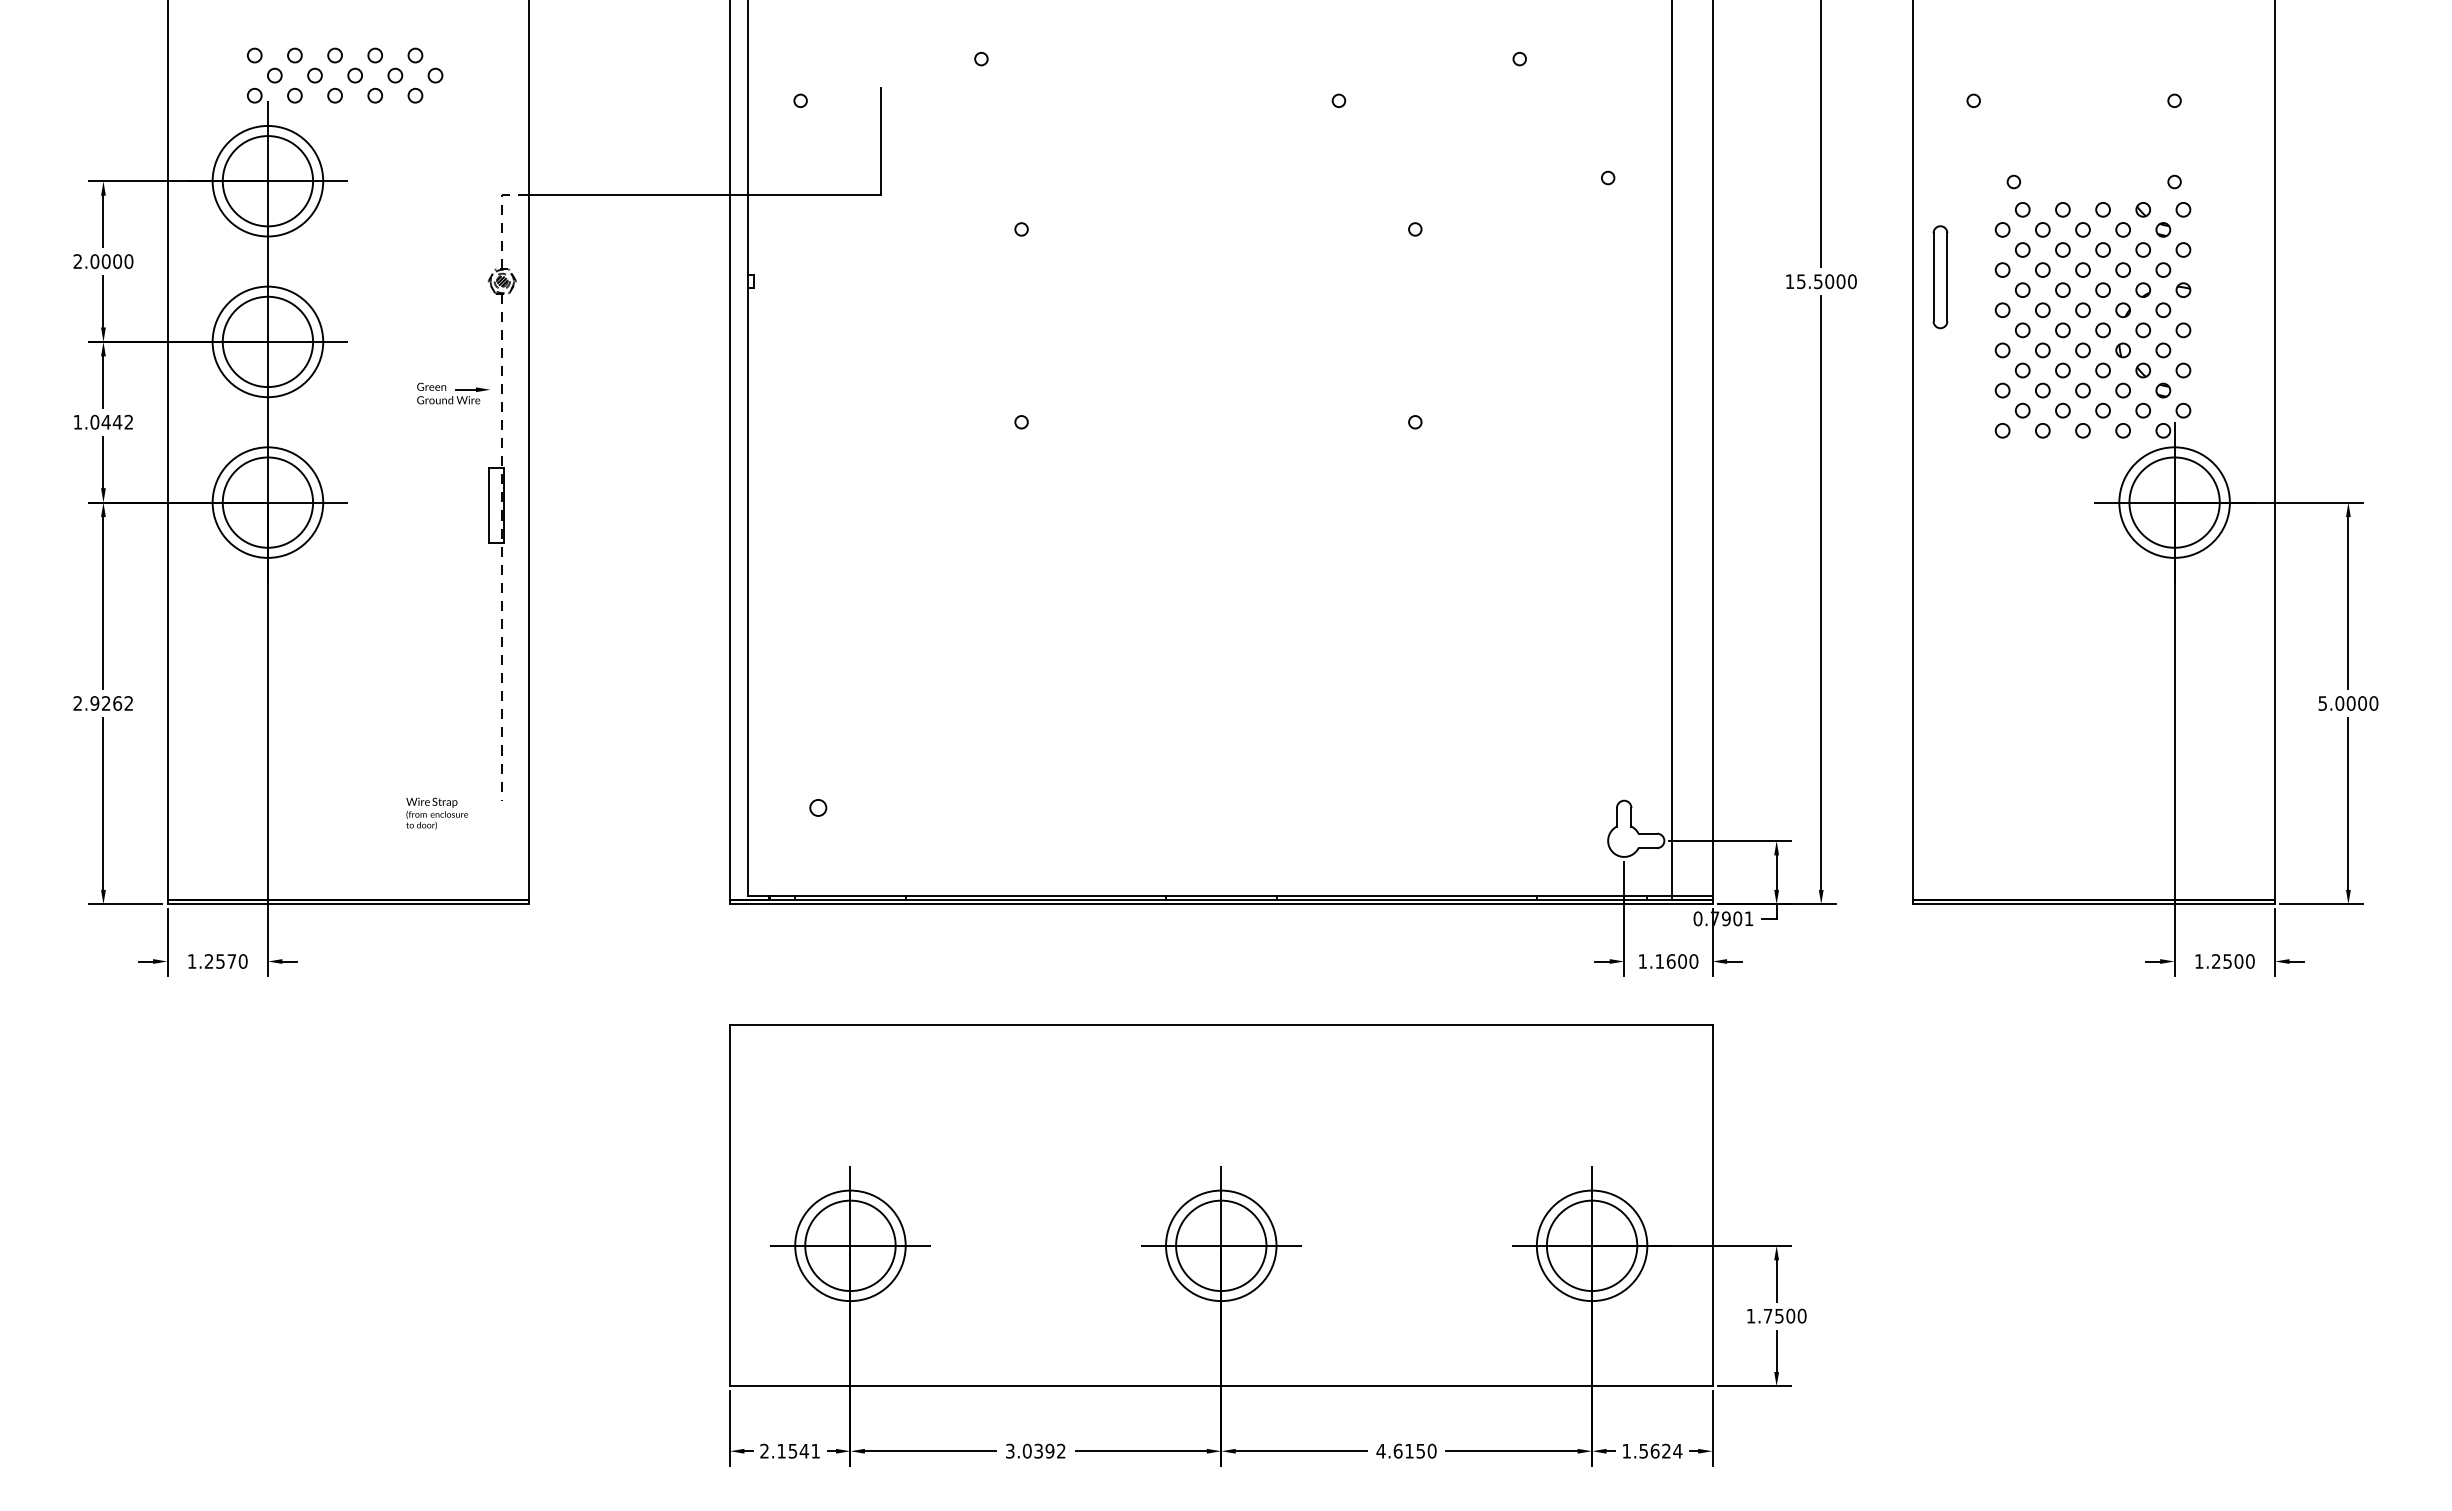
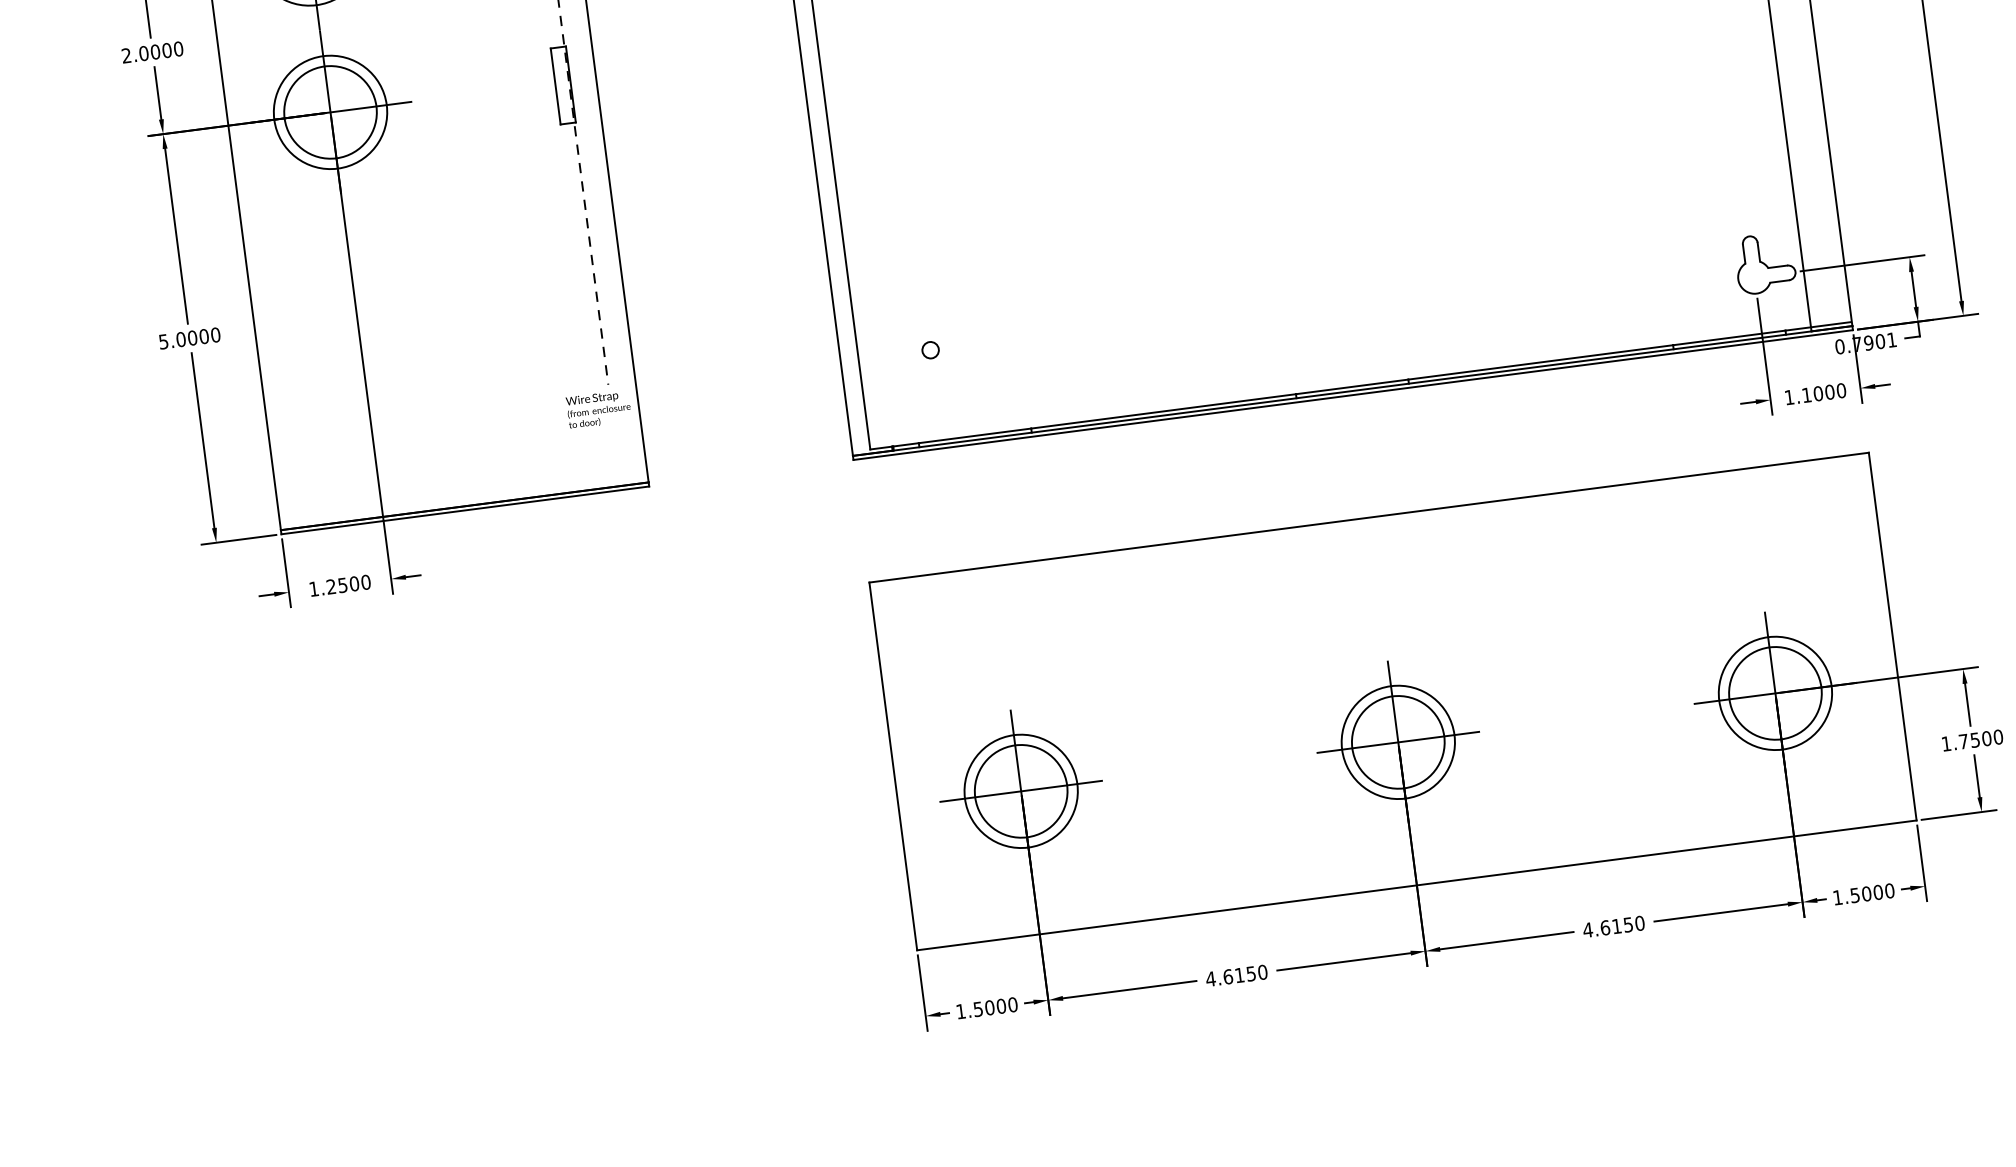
text: (103, 421) -> (152, 51), 1.0442 -> 2.0000
text: (103, 703) -> (189, 338), 2.9262 -> 5.0000
text: (436, 813) -> (598, 409), moved
text: (231, 961) -> (354, 583), 1.2570 -> 1.2500
text: (1671, 961) -> (1818, 393), 1.1600 -> 1.1000
text: (790, 1450) -> (987, 1007), 2.1541 -> 1.5000
text: (1035, 1450) -> (1236, 975), 3.0392 -> 4.6150
text: (1666, 1450) -> (1878, 891), 1.5624 -> 1.5000

